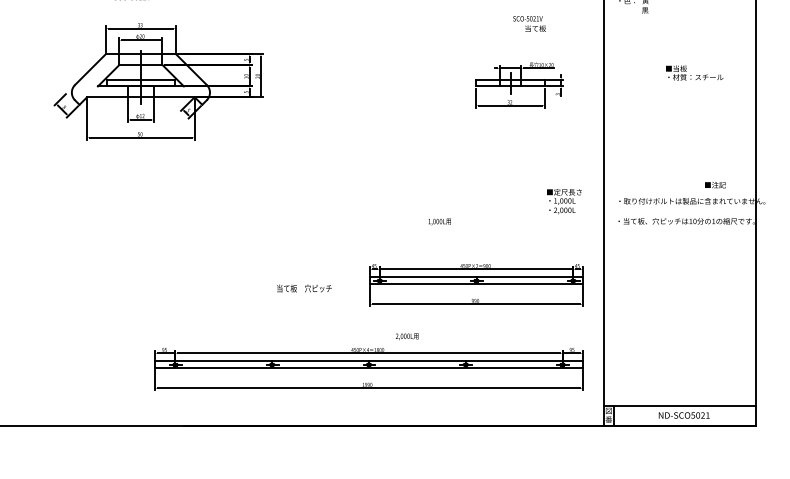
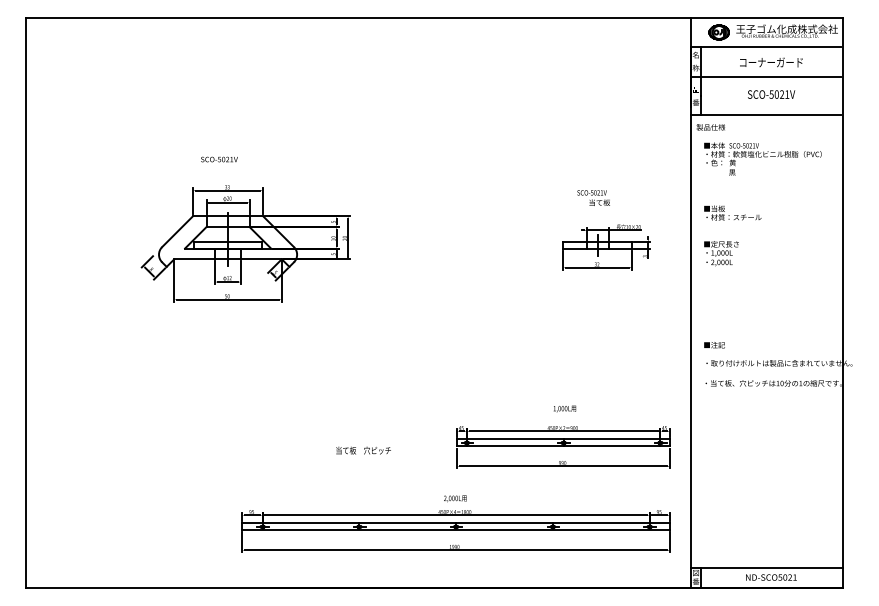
text: (529, 23) -> (593, 197), moved
text: (694, 72) -> (732, 212), moved
text: (715, 185) -> (714, 345), moved
text: (564, 201) -> (721, 253), moved
text: (439, 221) -> (564, 408), moved
text: (304, 288) -> (363, 450), moved
text: (407, 336) -> (455, 498), moved

